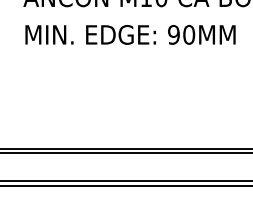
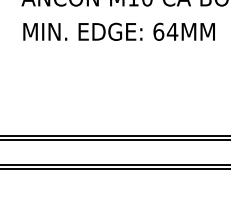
text: (181, 34) -> (165, 31), 90MM -> 64MM

